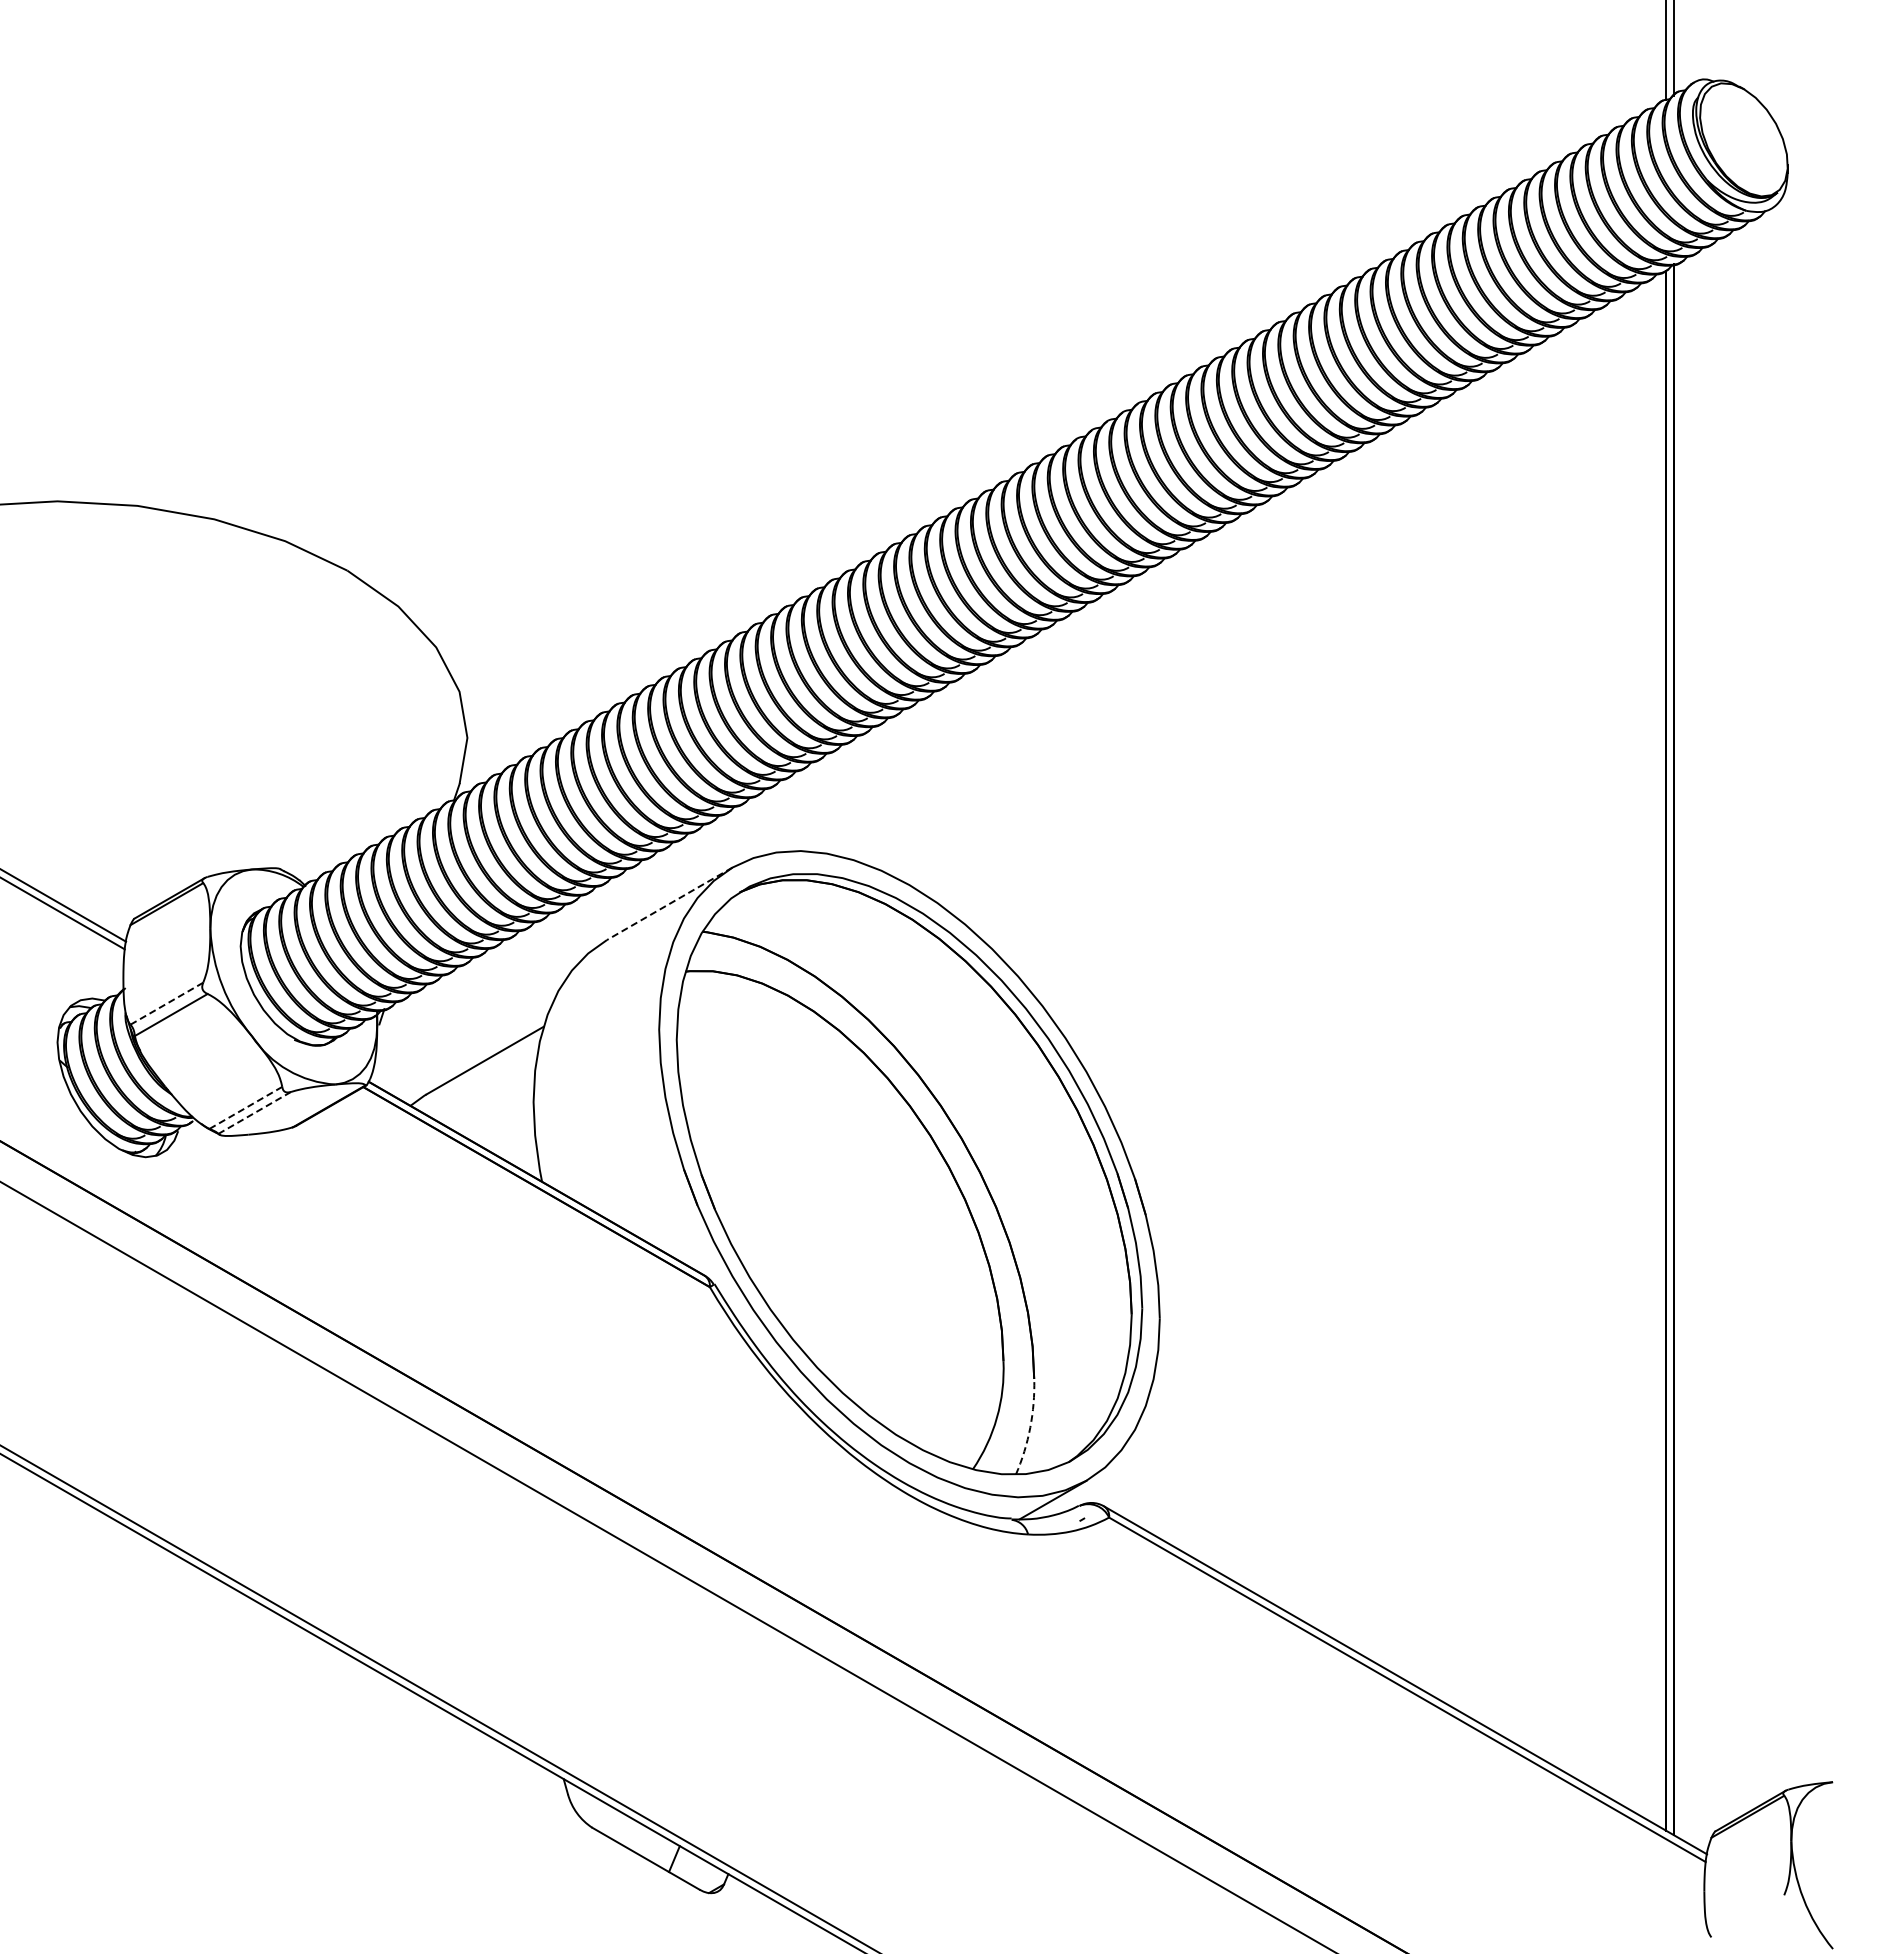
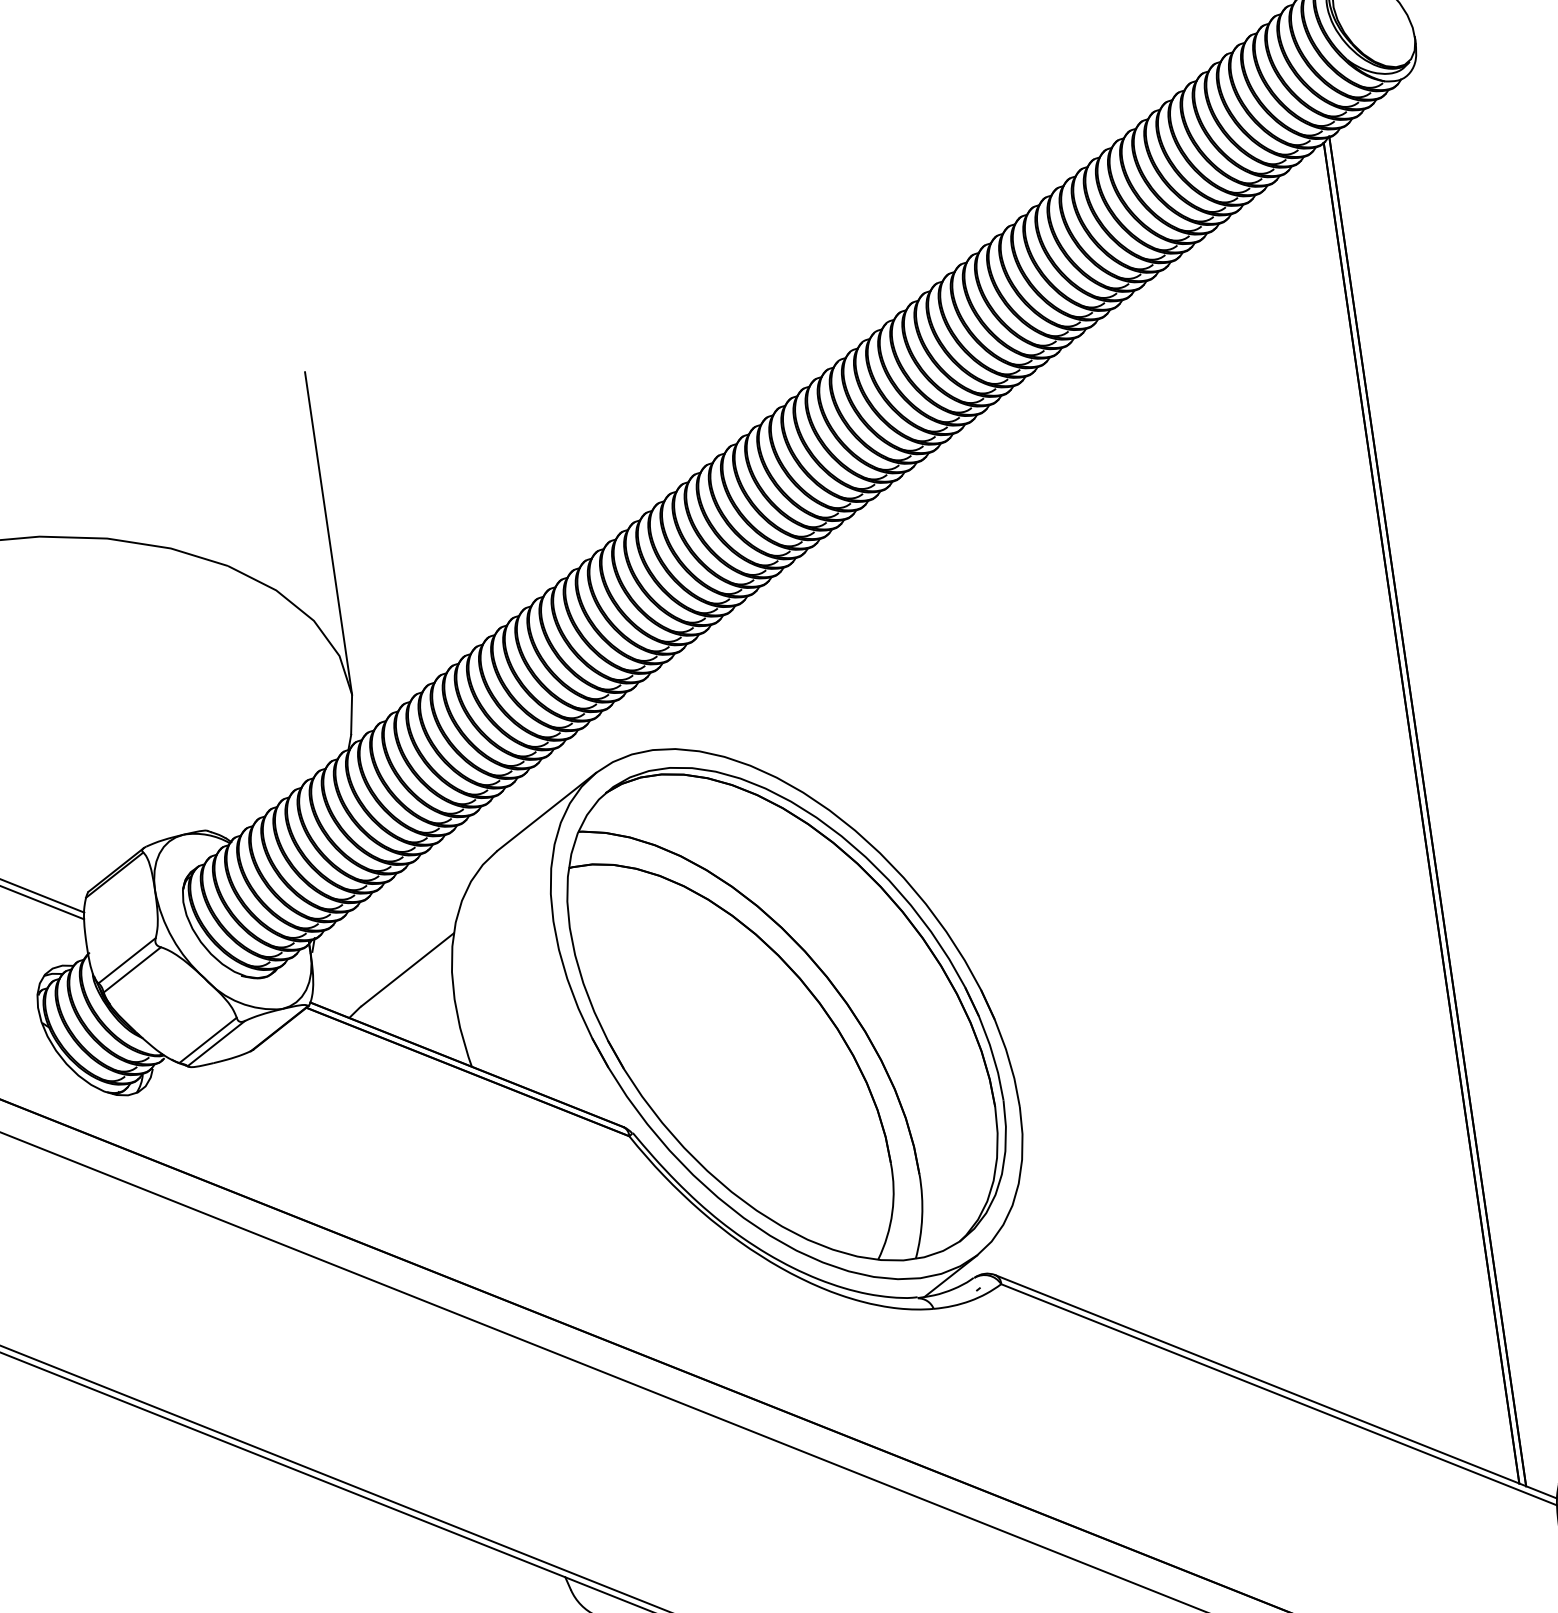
line: (467, 549) -> (328, 532), added
line: (669, 903) -> (546, 811), dashed -> solid
line: (167, 1003) -> (127, 960), dashed -> solid
line: (246, 1107) -> (208, 1039), dashed -> solid
line: (254, 1113) -> (216, 1044), dashed -> solid
arc: (1030, 1427) -> (922, 1216), dashed -> solid

